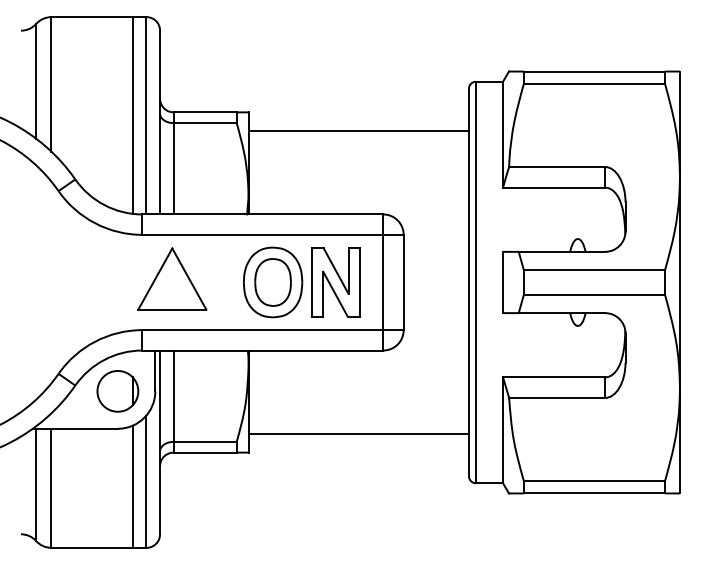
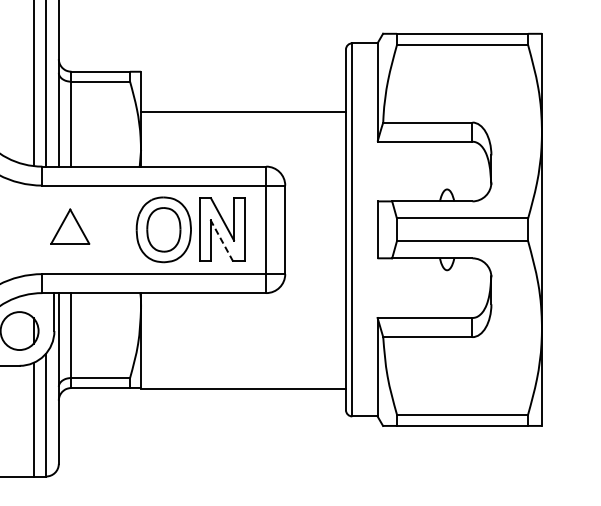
line: (358, 131) -> (243, 111), moved
part: (172, 278) -> (70, 226), size x0.6
line: (335, 293) -> (221, 240), solid -> dashed
line: (358, 433) -> (243, 388), moved

